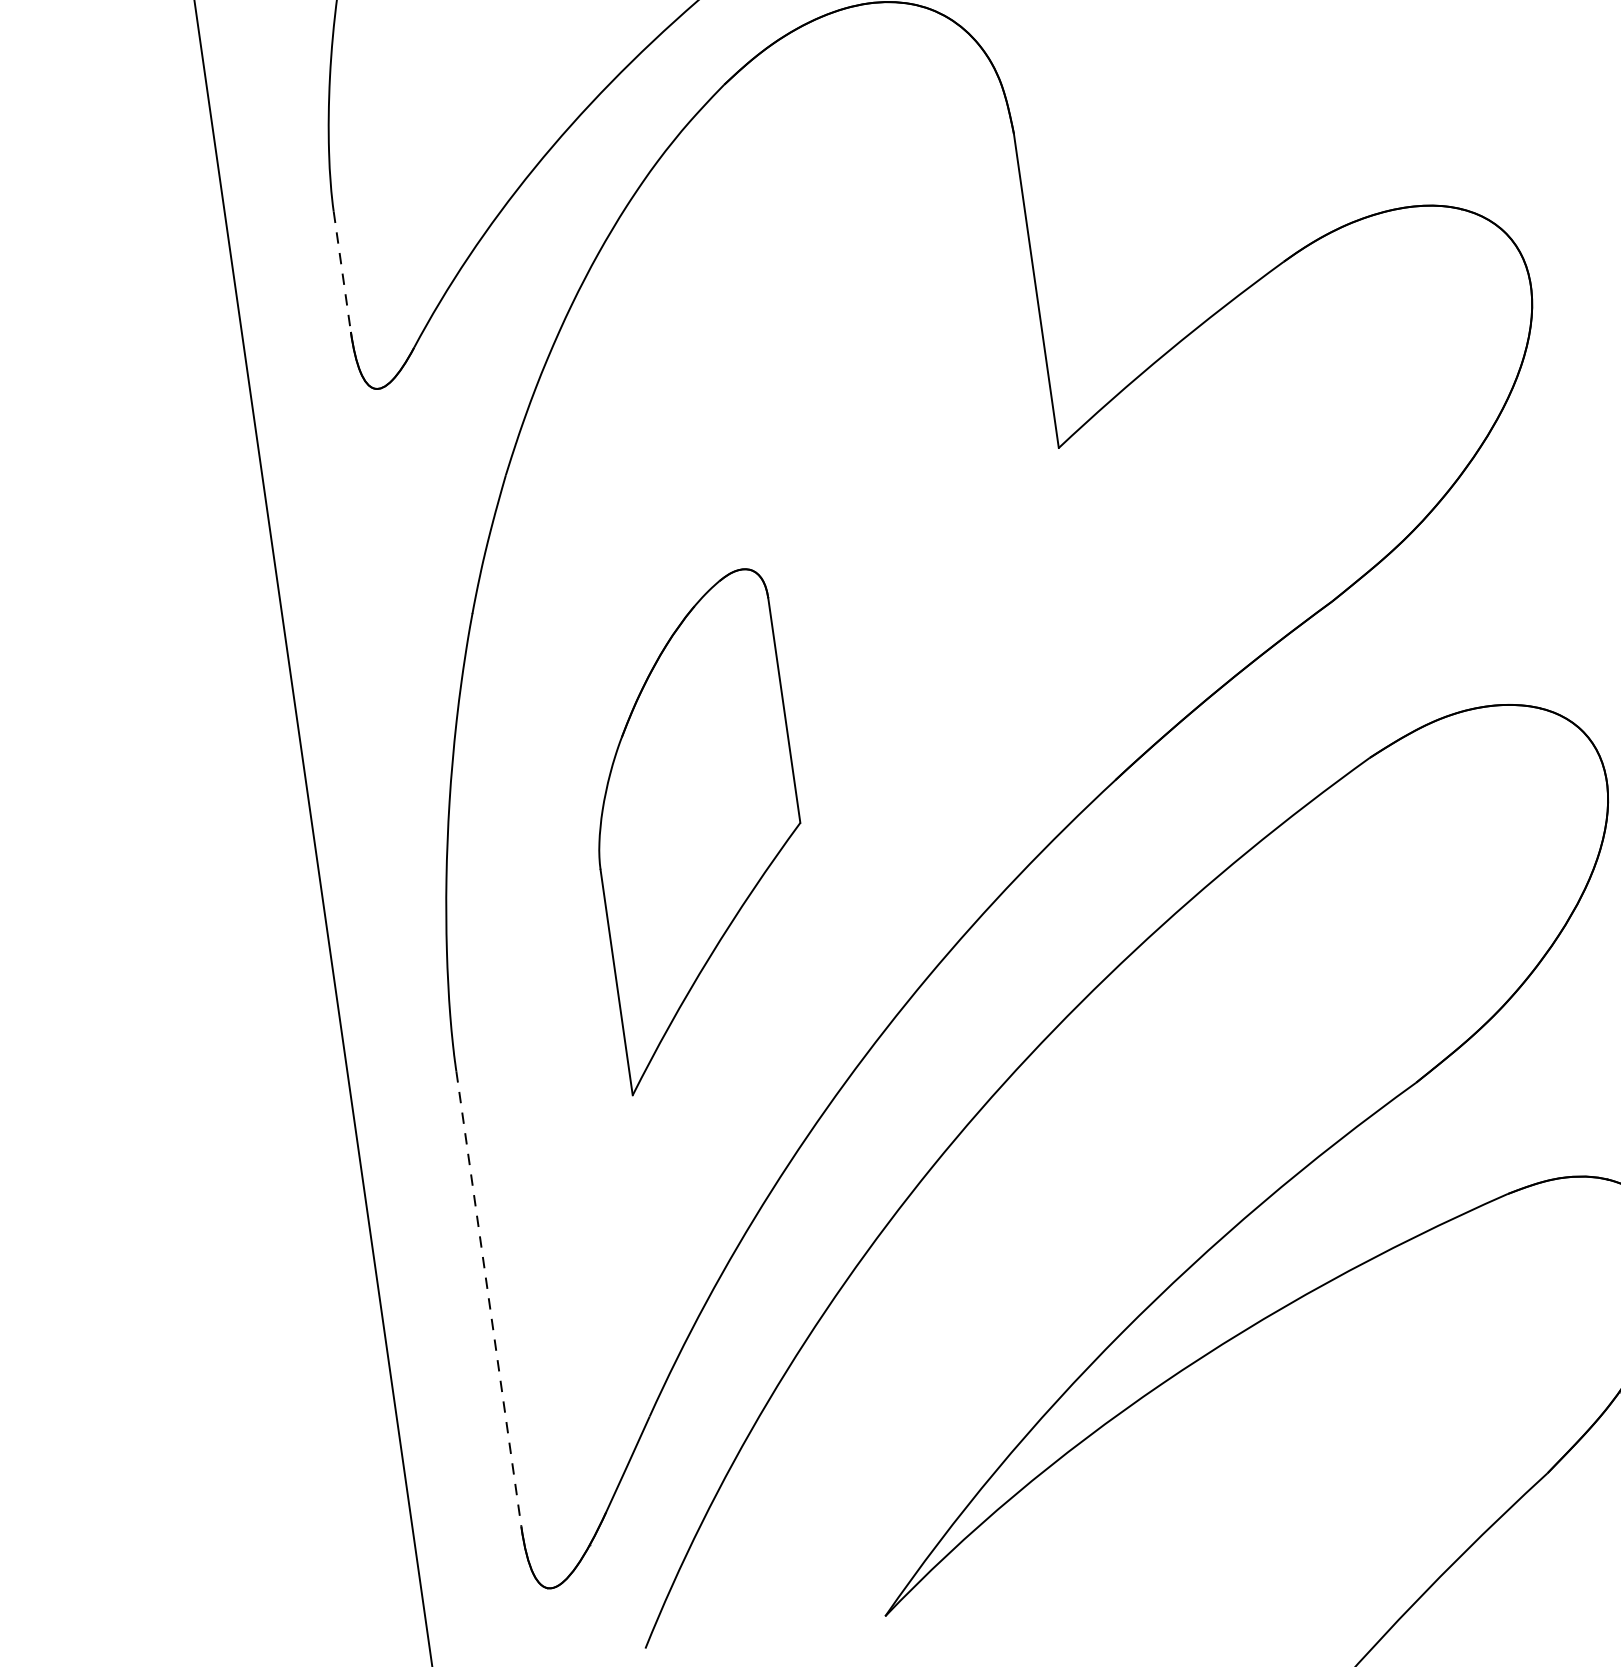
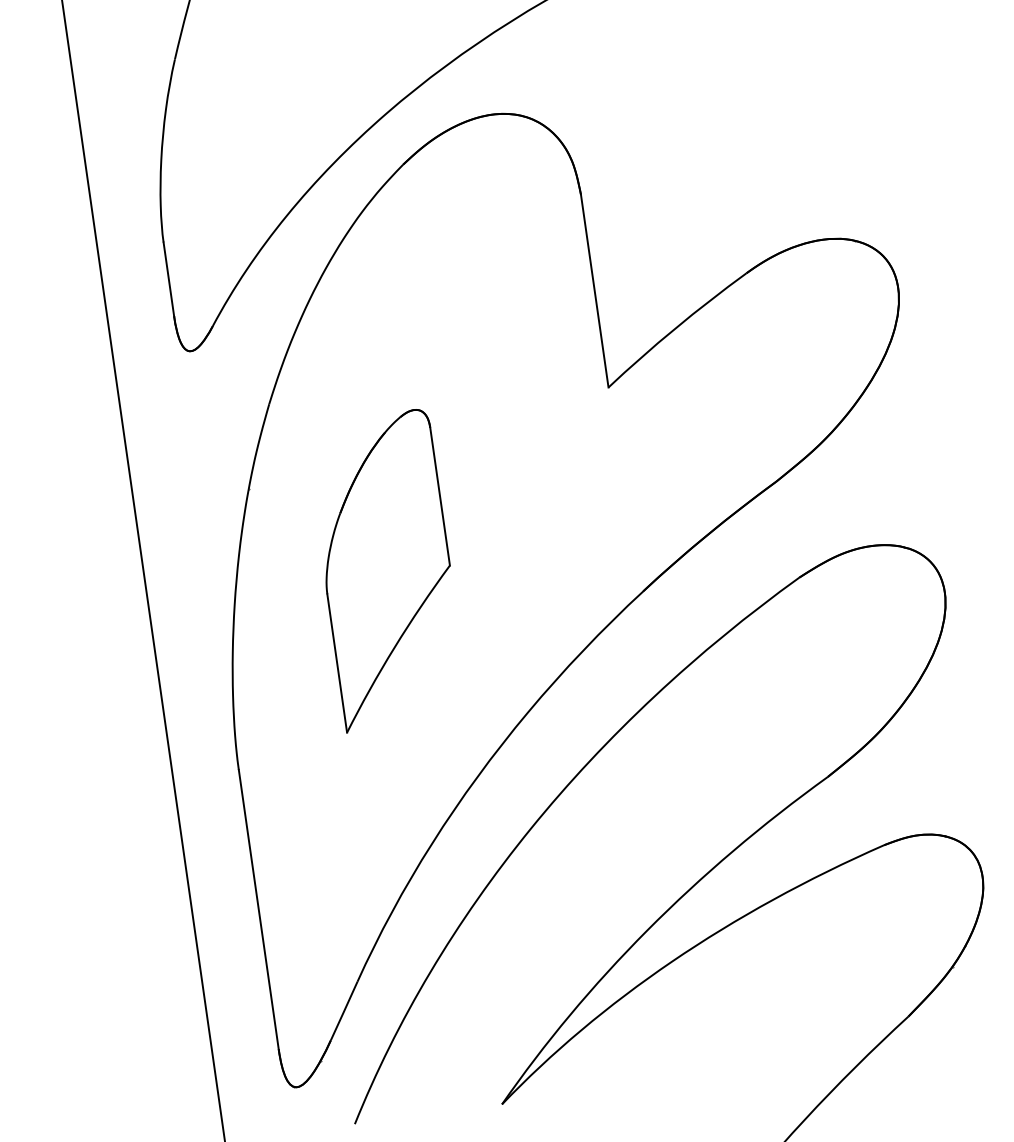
line: (341, 271) -> (168, 279), dashed -> solid
part: (698, 832) -> (387, 571), moved
line: (488, 1300) -> (258, 910), dashed -> solid

